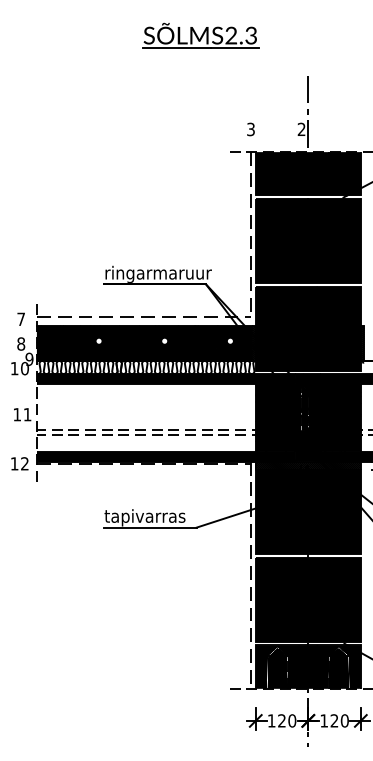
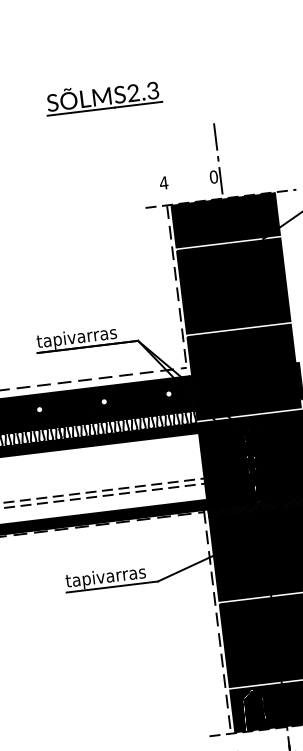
text: (250, 129) -> (163, 183), 3 -> 4
text: (301, 129) -> (213, 177), 2 -> 0
text: (157, 273) -> (89, 336), ringarmaruur -> tapivarras

